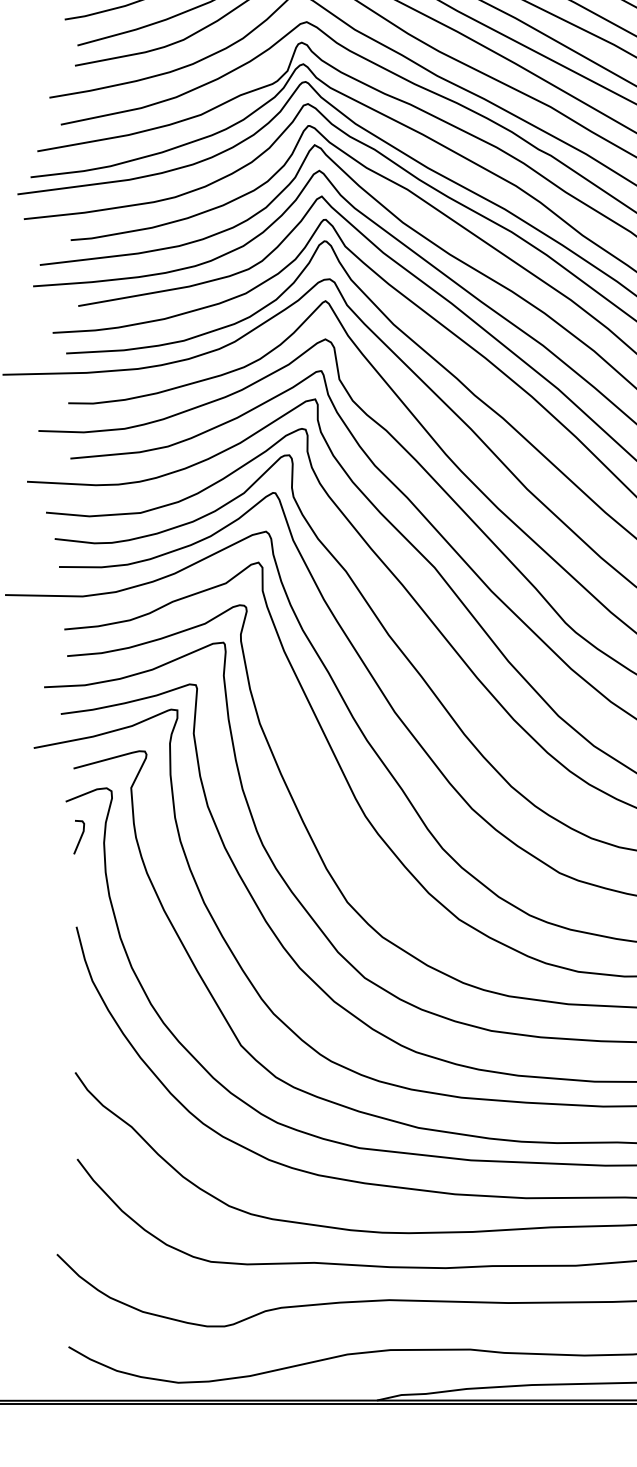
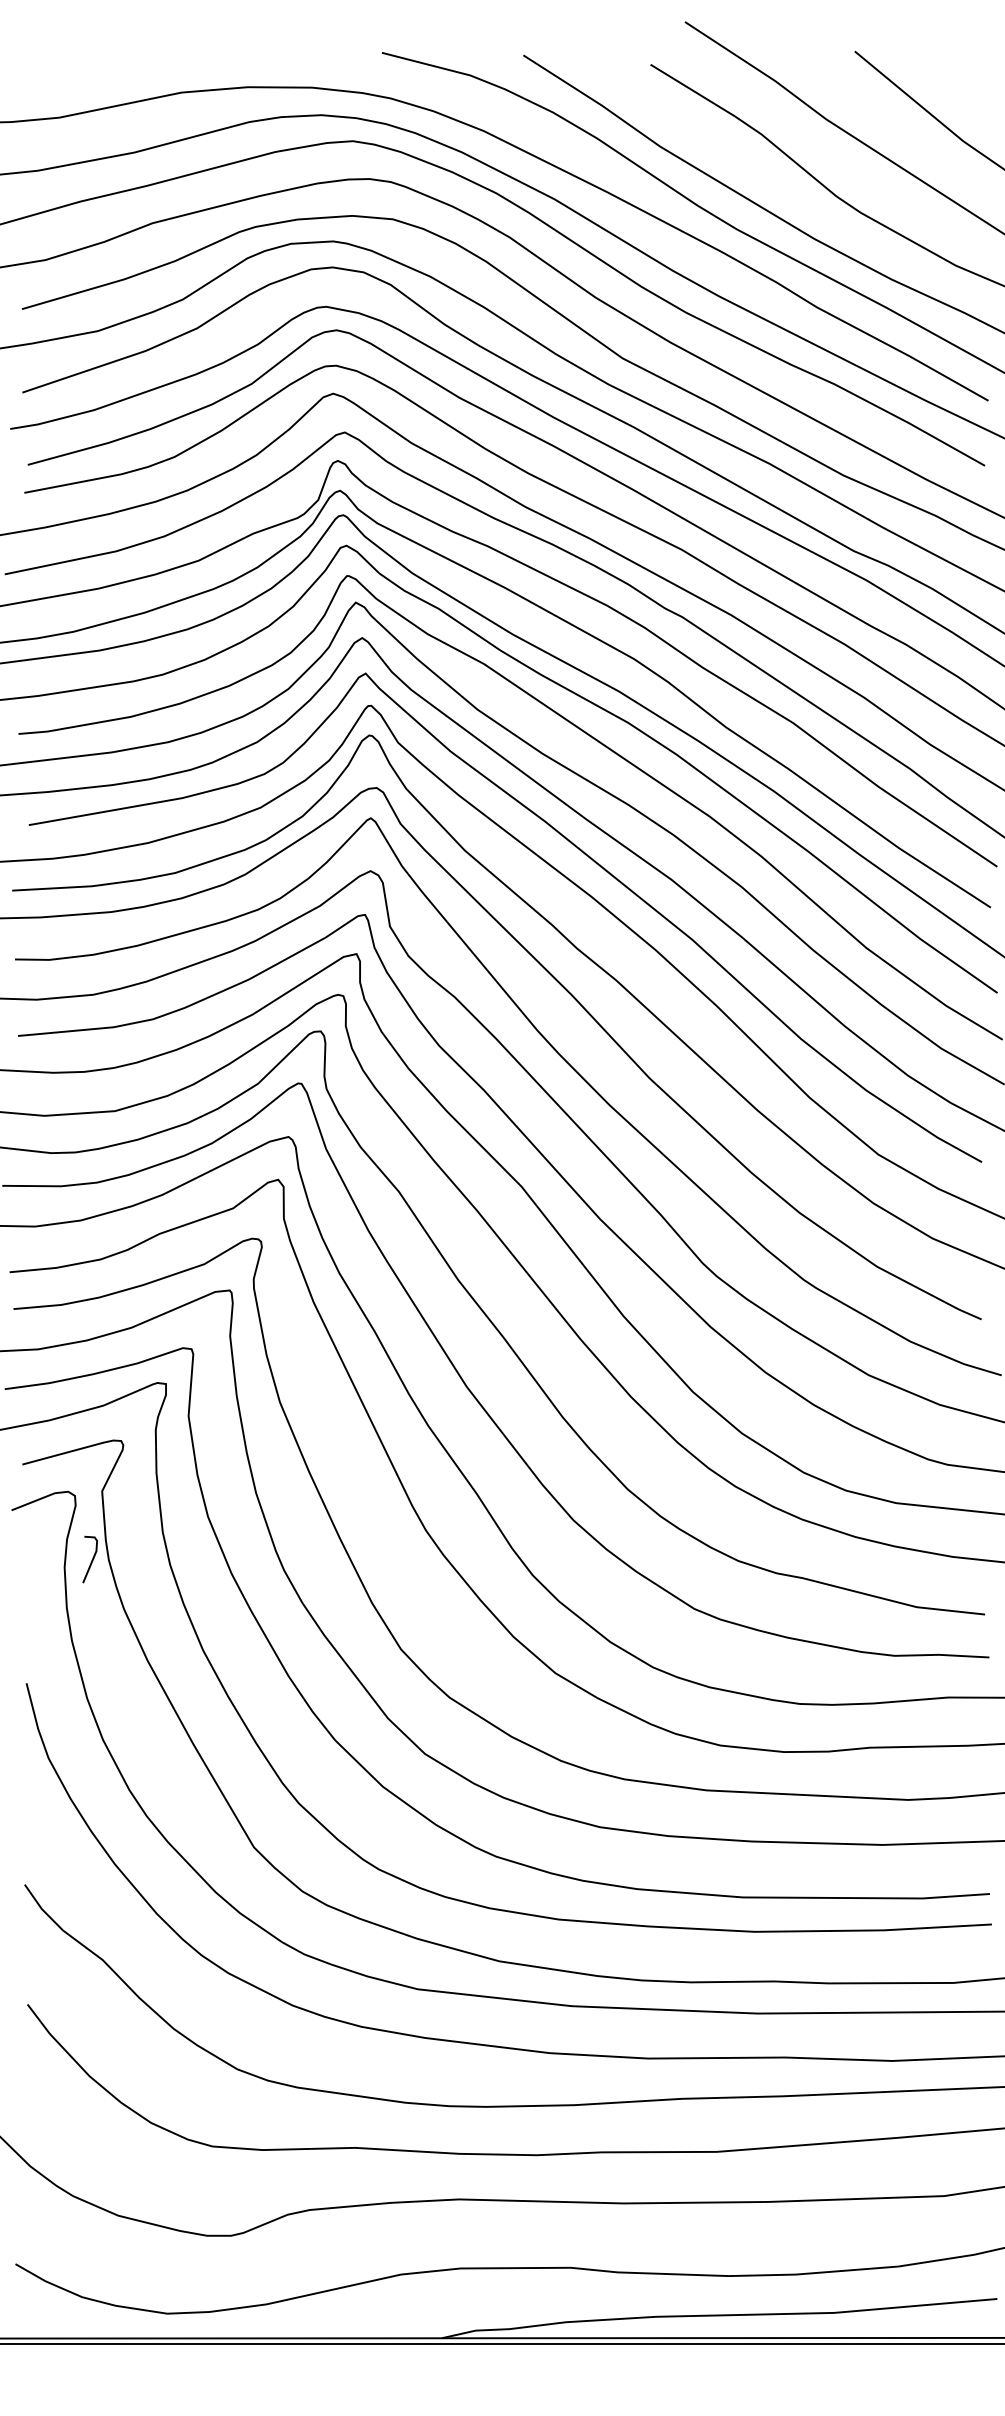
line: (80, 837) -> (91, 1560), moved

